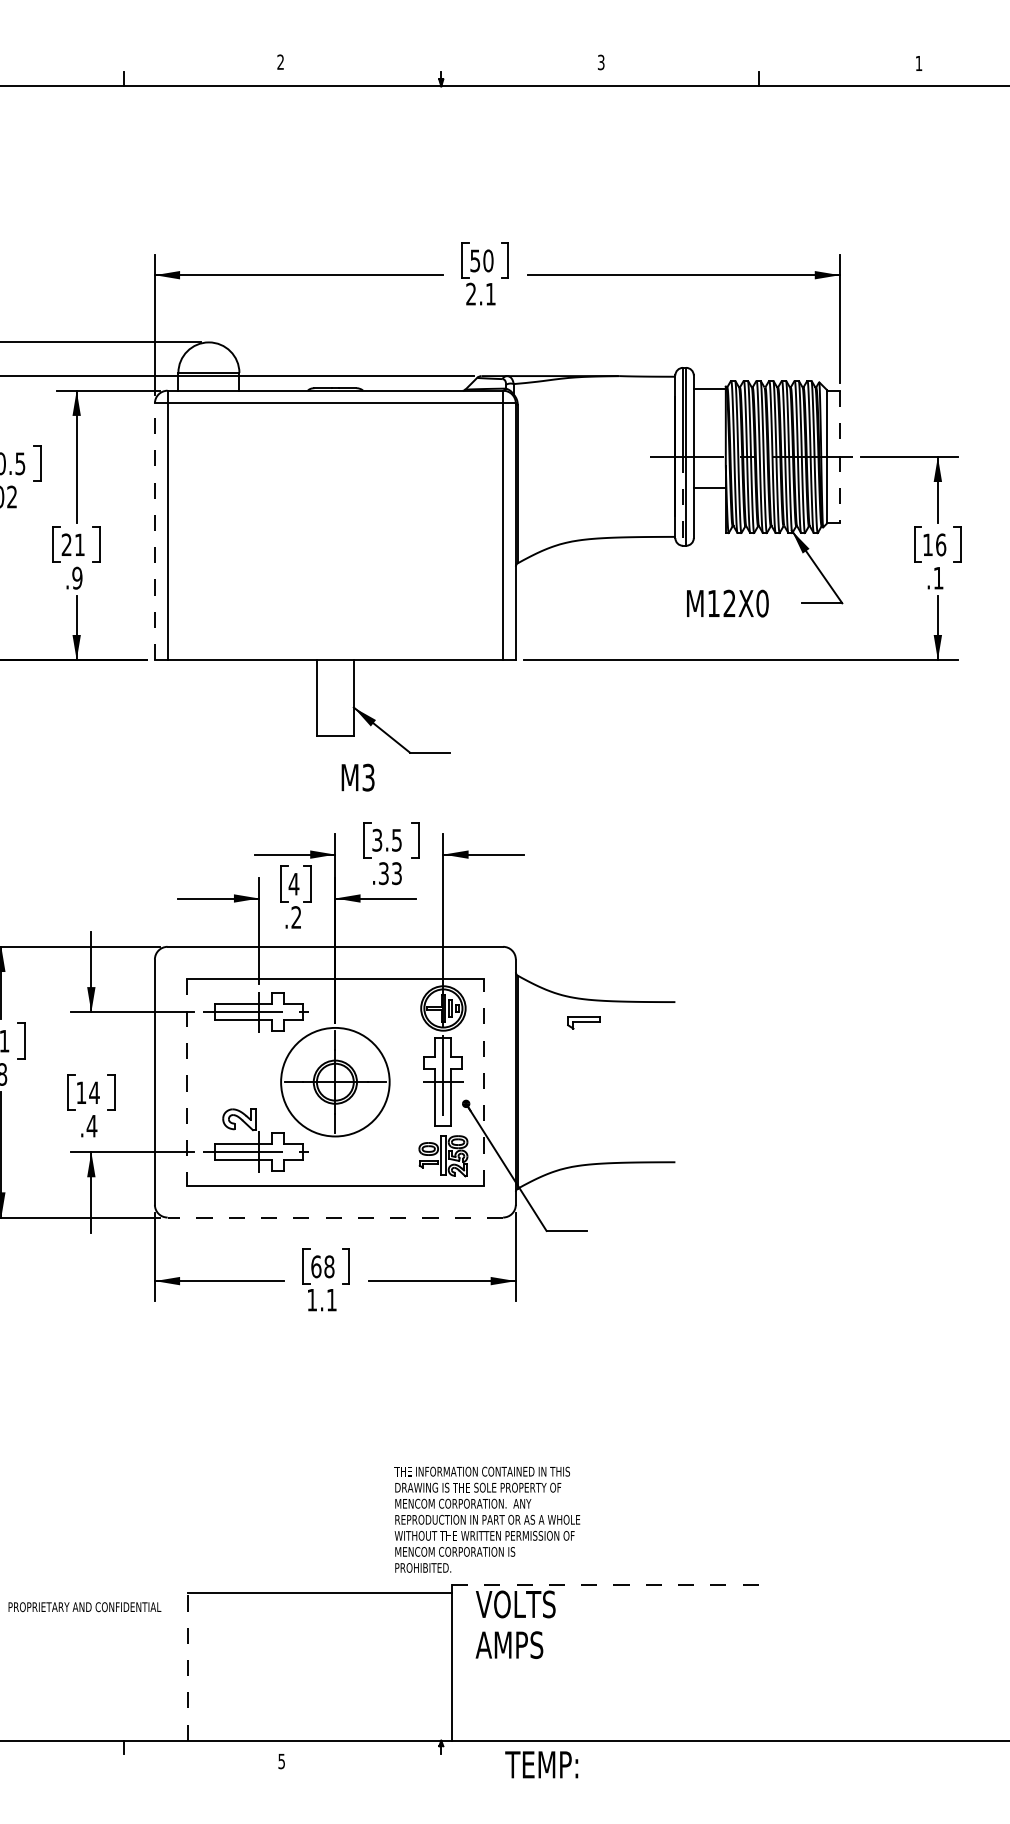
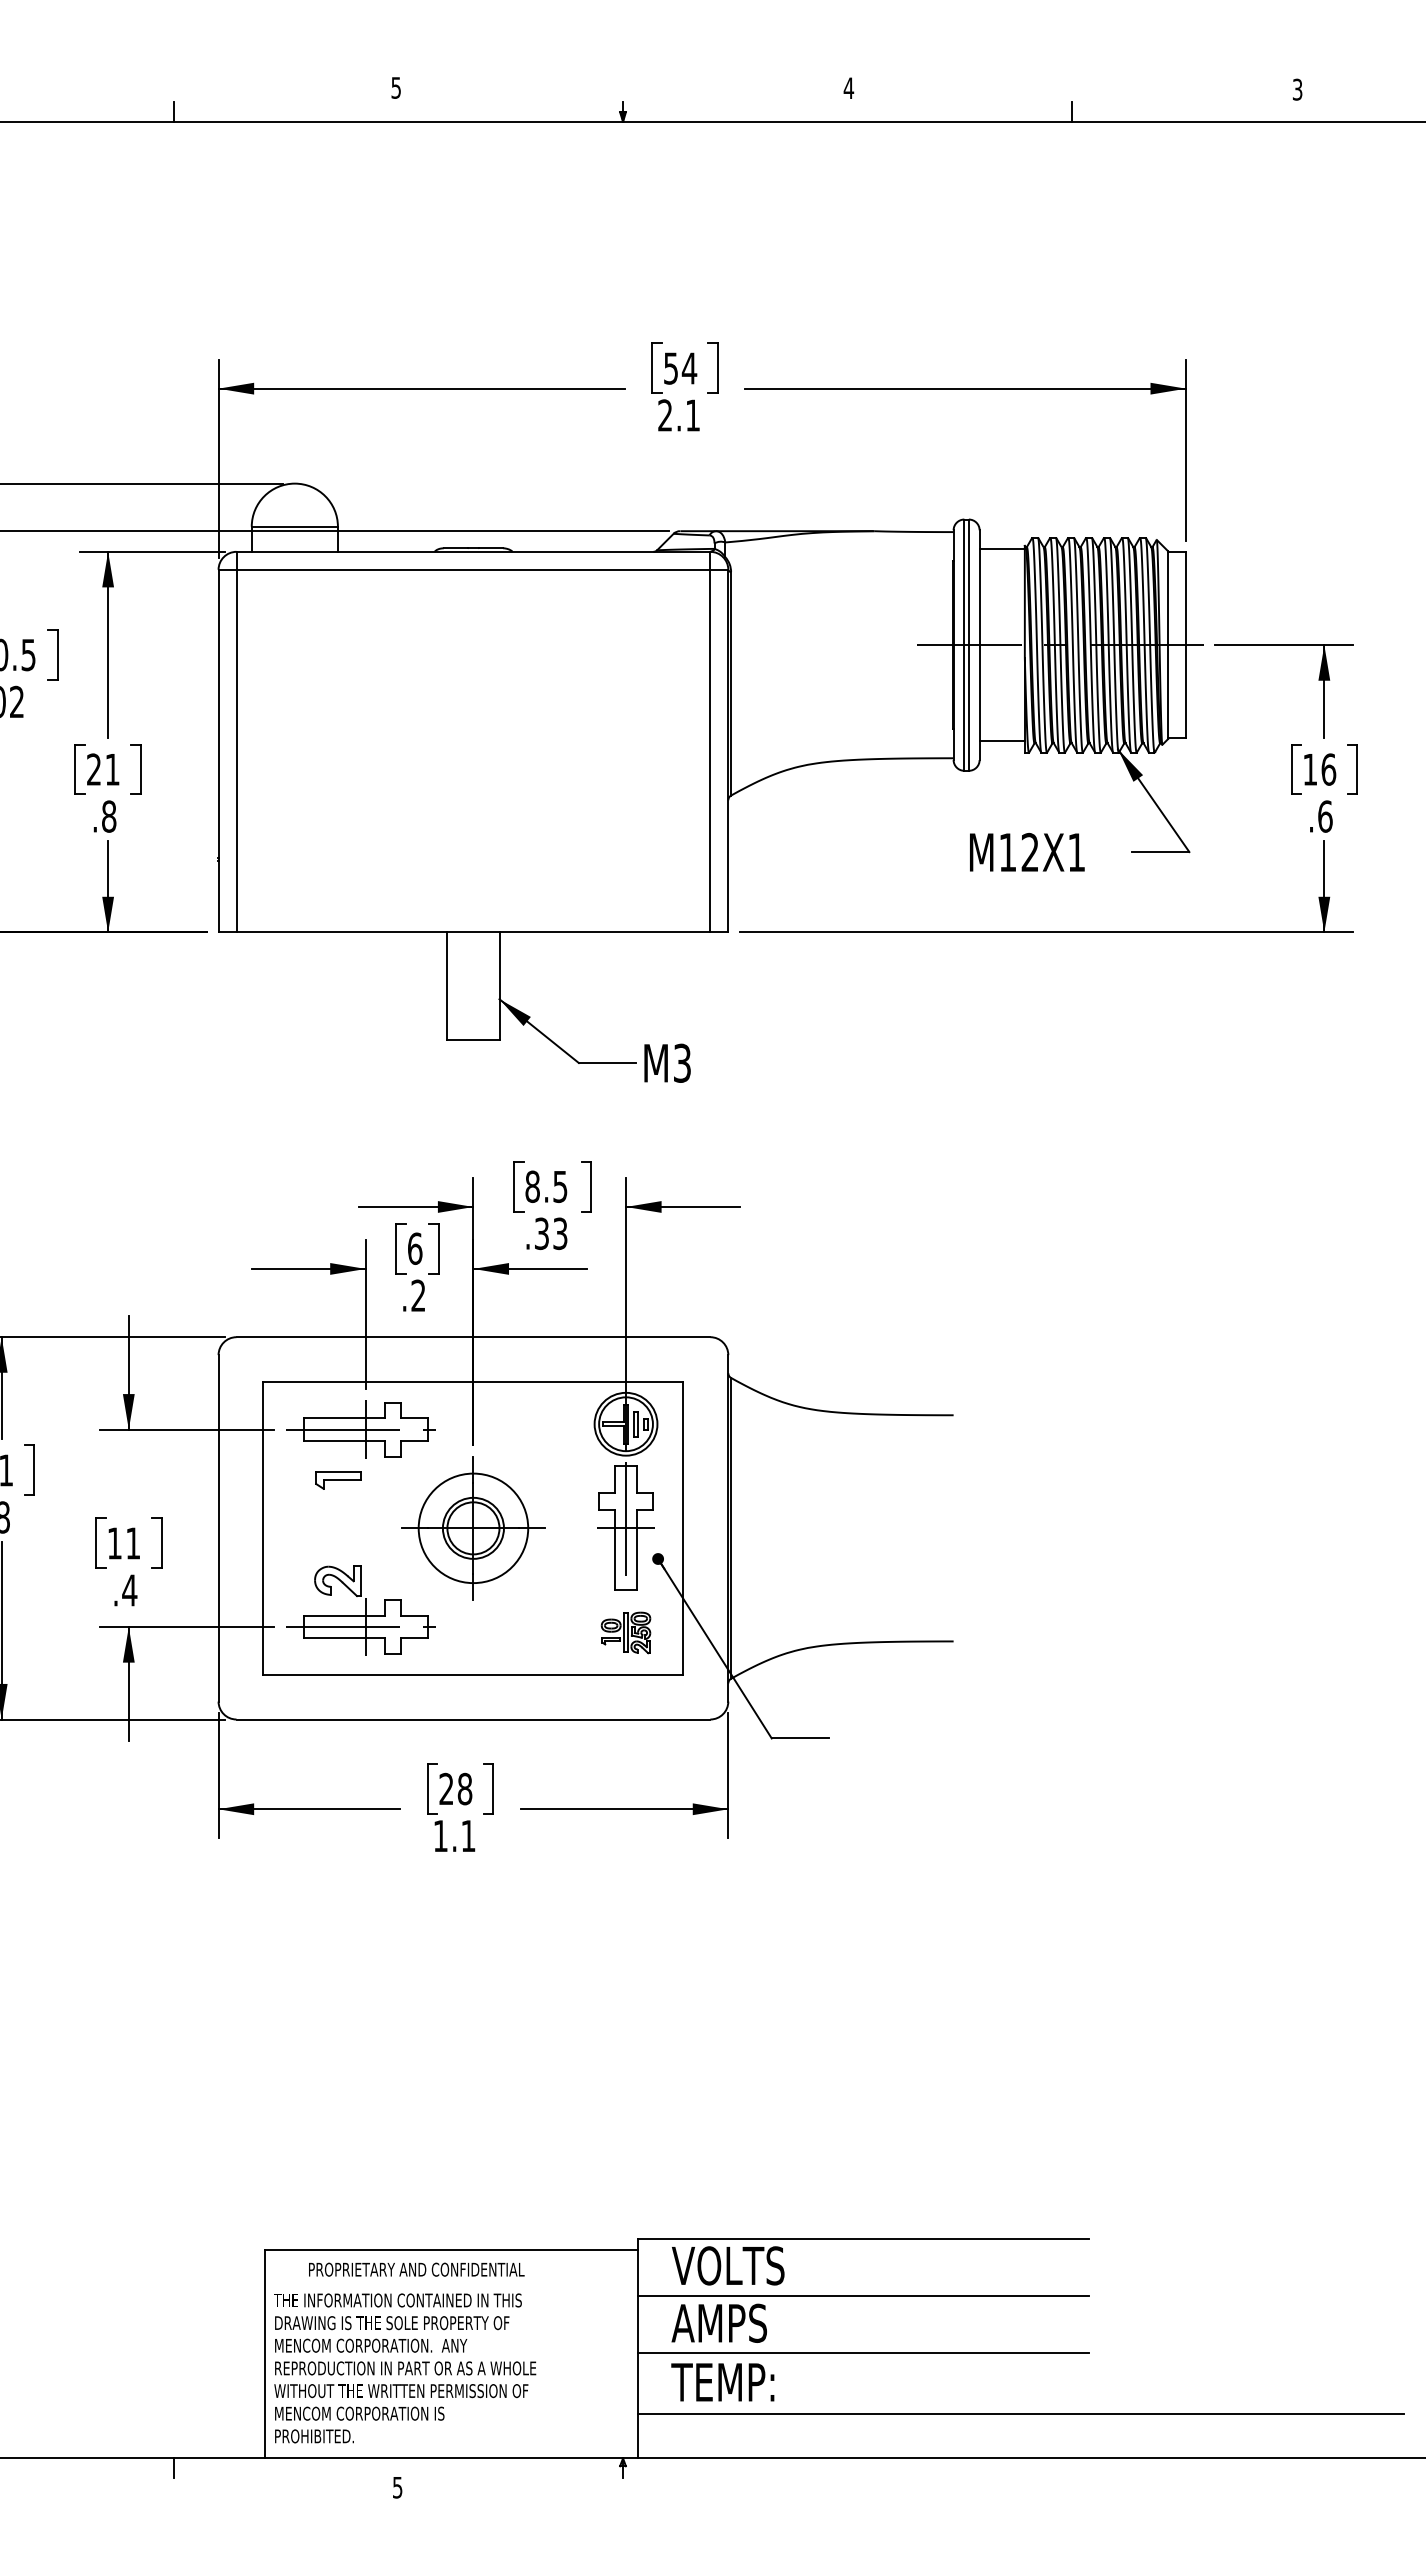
text: (280, 61) -> (395, 87), 2 -> 5
text: (600, 62) -> (848, 88), 3 -> 4
text: (918, 63) -> (1297, 89), 1 -> 3
text: (488, 260) -> (689, 368), 50 -> 54
line: (840, 457) -> (1186, 645), dashed -> solid
line: (709, 488) -> (1001, 741), moved
line: (683, 501) -> (964, 708), dashed -> solid
line: (154, 531) -> (218, 750), dashed -> solid
text: (76, 578) -> (108, 816), .9 -> .8
text: (938, 578) -> (1325, 816), .1 -> .6
text: (762, 603) -> (1076, 852), M12X0 -> M12X1
text: (358, 777) -> (667, 1062), moved
text: (377, 840) -> (532, 1186), 3.5 -> 8.5
text: (293, 884) -> (414, 1248), 4 -> 6
part: (583, 1022) -> (338, 1480), moved
line: (484, 1081) -> (683, 1527), dashed -> solid
line: (186, 1082) -> (263, 1528), dashed -> solid
circle: (335, 1082) -> (473, 1528), size x0.71
text: (93, 1092) -> (132, 1543), 14 -> 11
part: (443, 1155) -> (625, 1632), size x0.71
line: (335, 1217) -> (473, 1719), dashed -> solid
text: (316, 1266) -> (446, 1788), 68 -> 28
text: (487, 1519) -> (405, 2368), moved
line: (612, 1585) -> (864, 2238), dashed -> solid
text: (84, 1607) -> (416, 2269), moved
line: (611, 1625) -> (863, 2295), added
line: (611, 1665) -> (863, 2352), added
line: (187, 1666) -> (264, 2353), dashed -> solid
line: (722, 1708) -> (1020, 2413), added
text: (541, 1764) -> (722, 2382), moved

